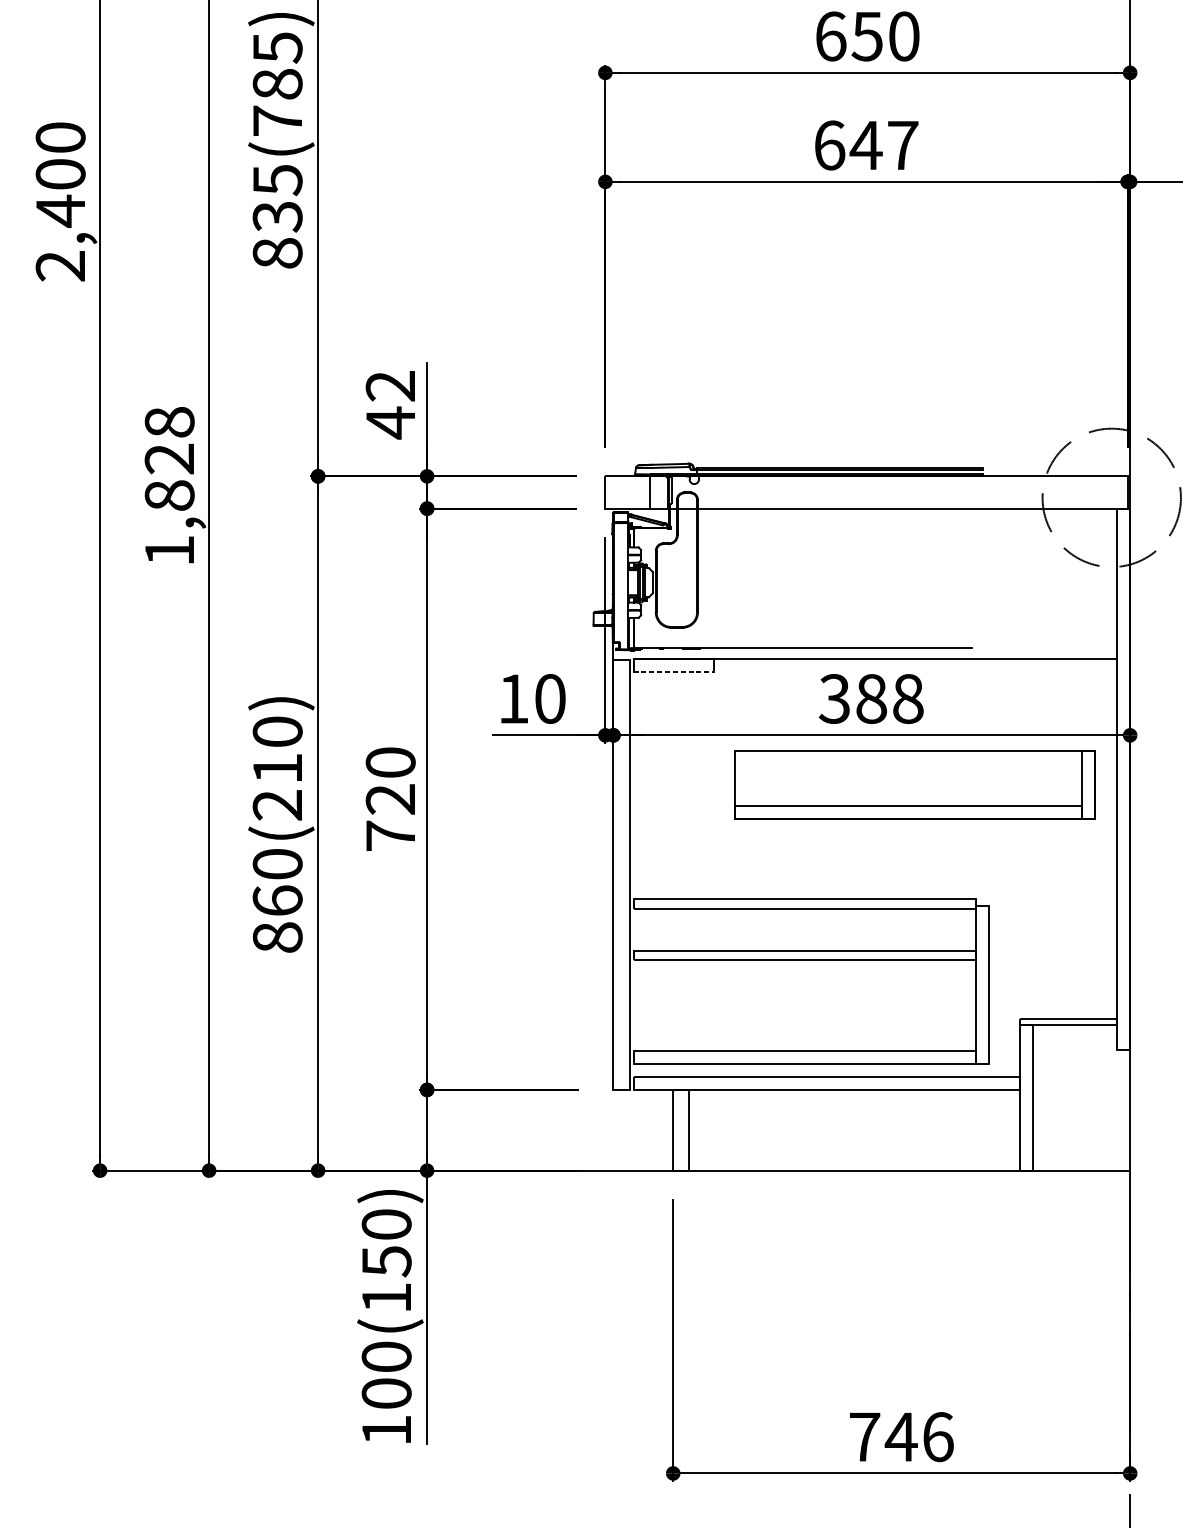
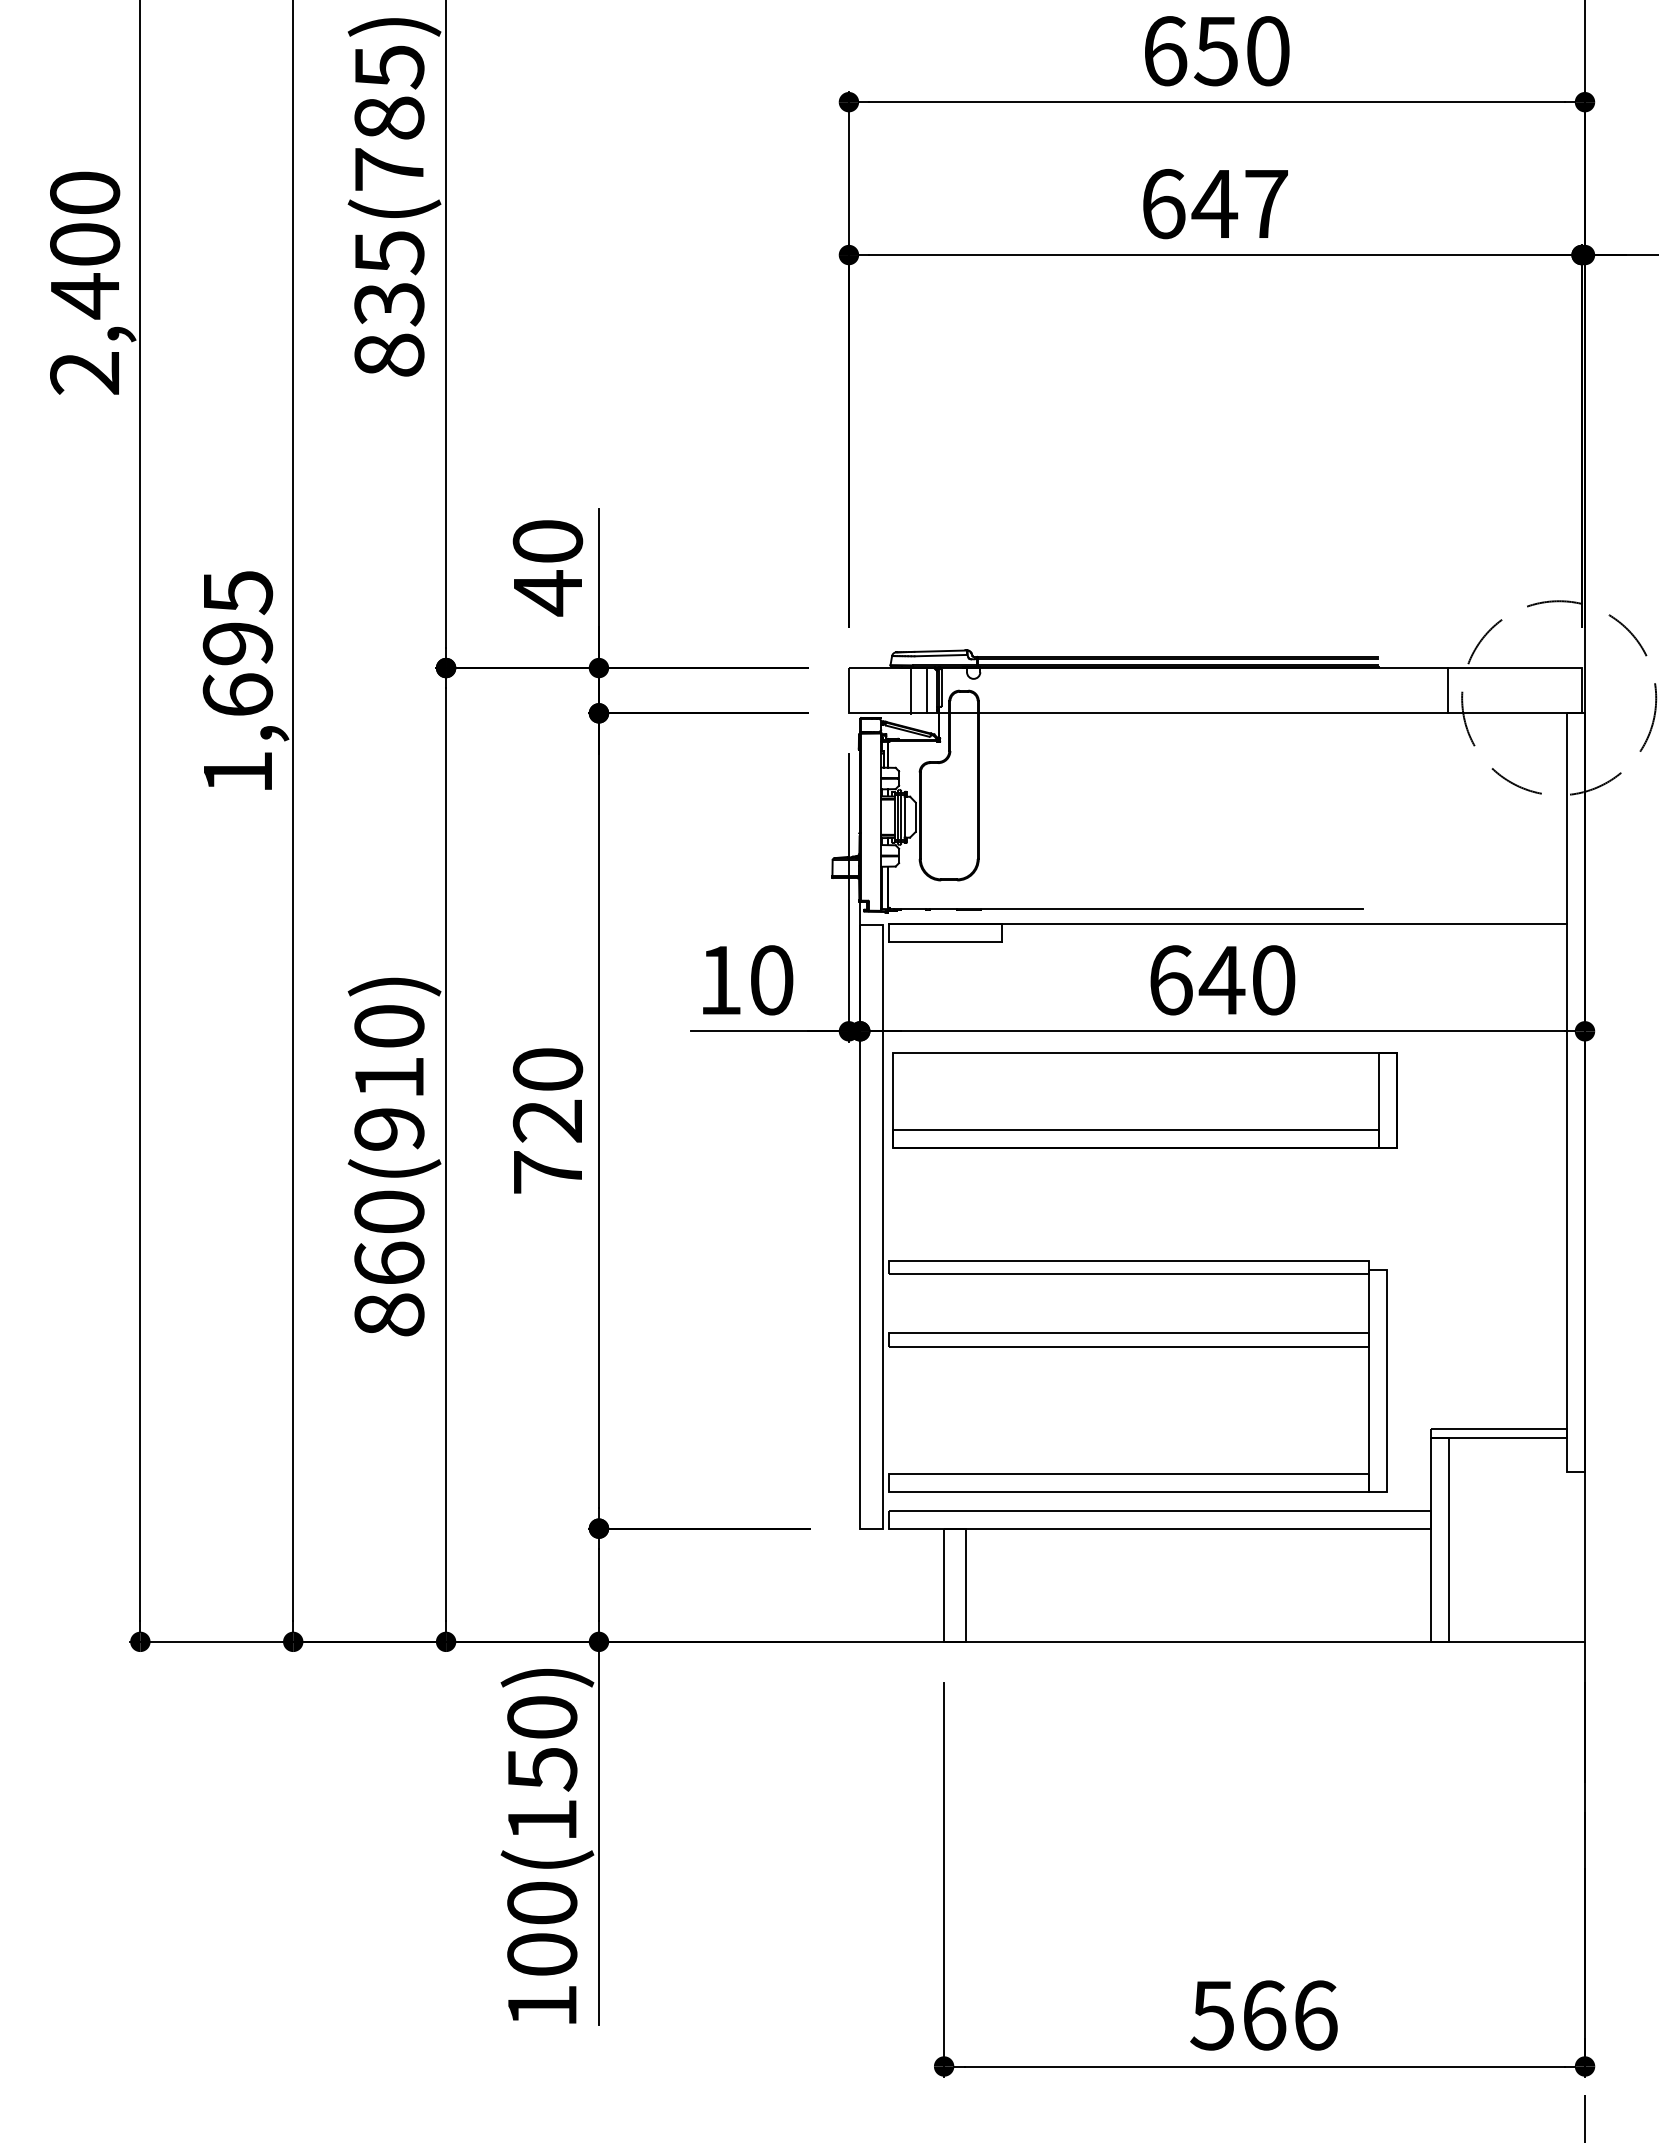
text: (390, 386) -> (547, 541), 42 -> 40
text: (169, 458) -> (237, 643), 1,828 -> 1,695
line: (661, 492) -> (927, 690), added
line: (1032, 492) -> (1447, 690), added
line: (674, 672) -> (945, 942), dashed -> solid
text: (870, 699) -> (1221, 980), 388 -> 640
part: (914, 784) -> (1144, 1100), moved
text: (277, 805) -> (389, 1129), 860(210) -> 860(910)
text: (883, 1437) -> (1238, 2015), 746 -> 566

